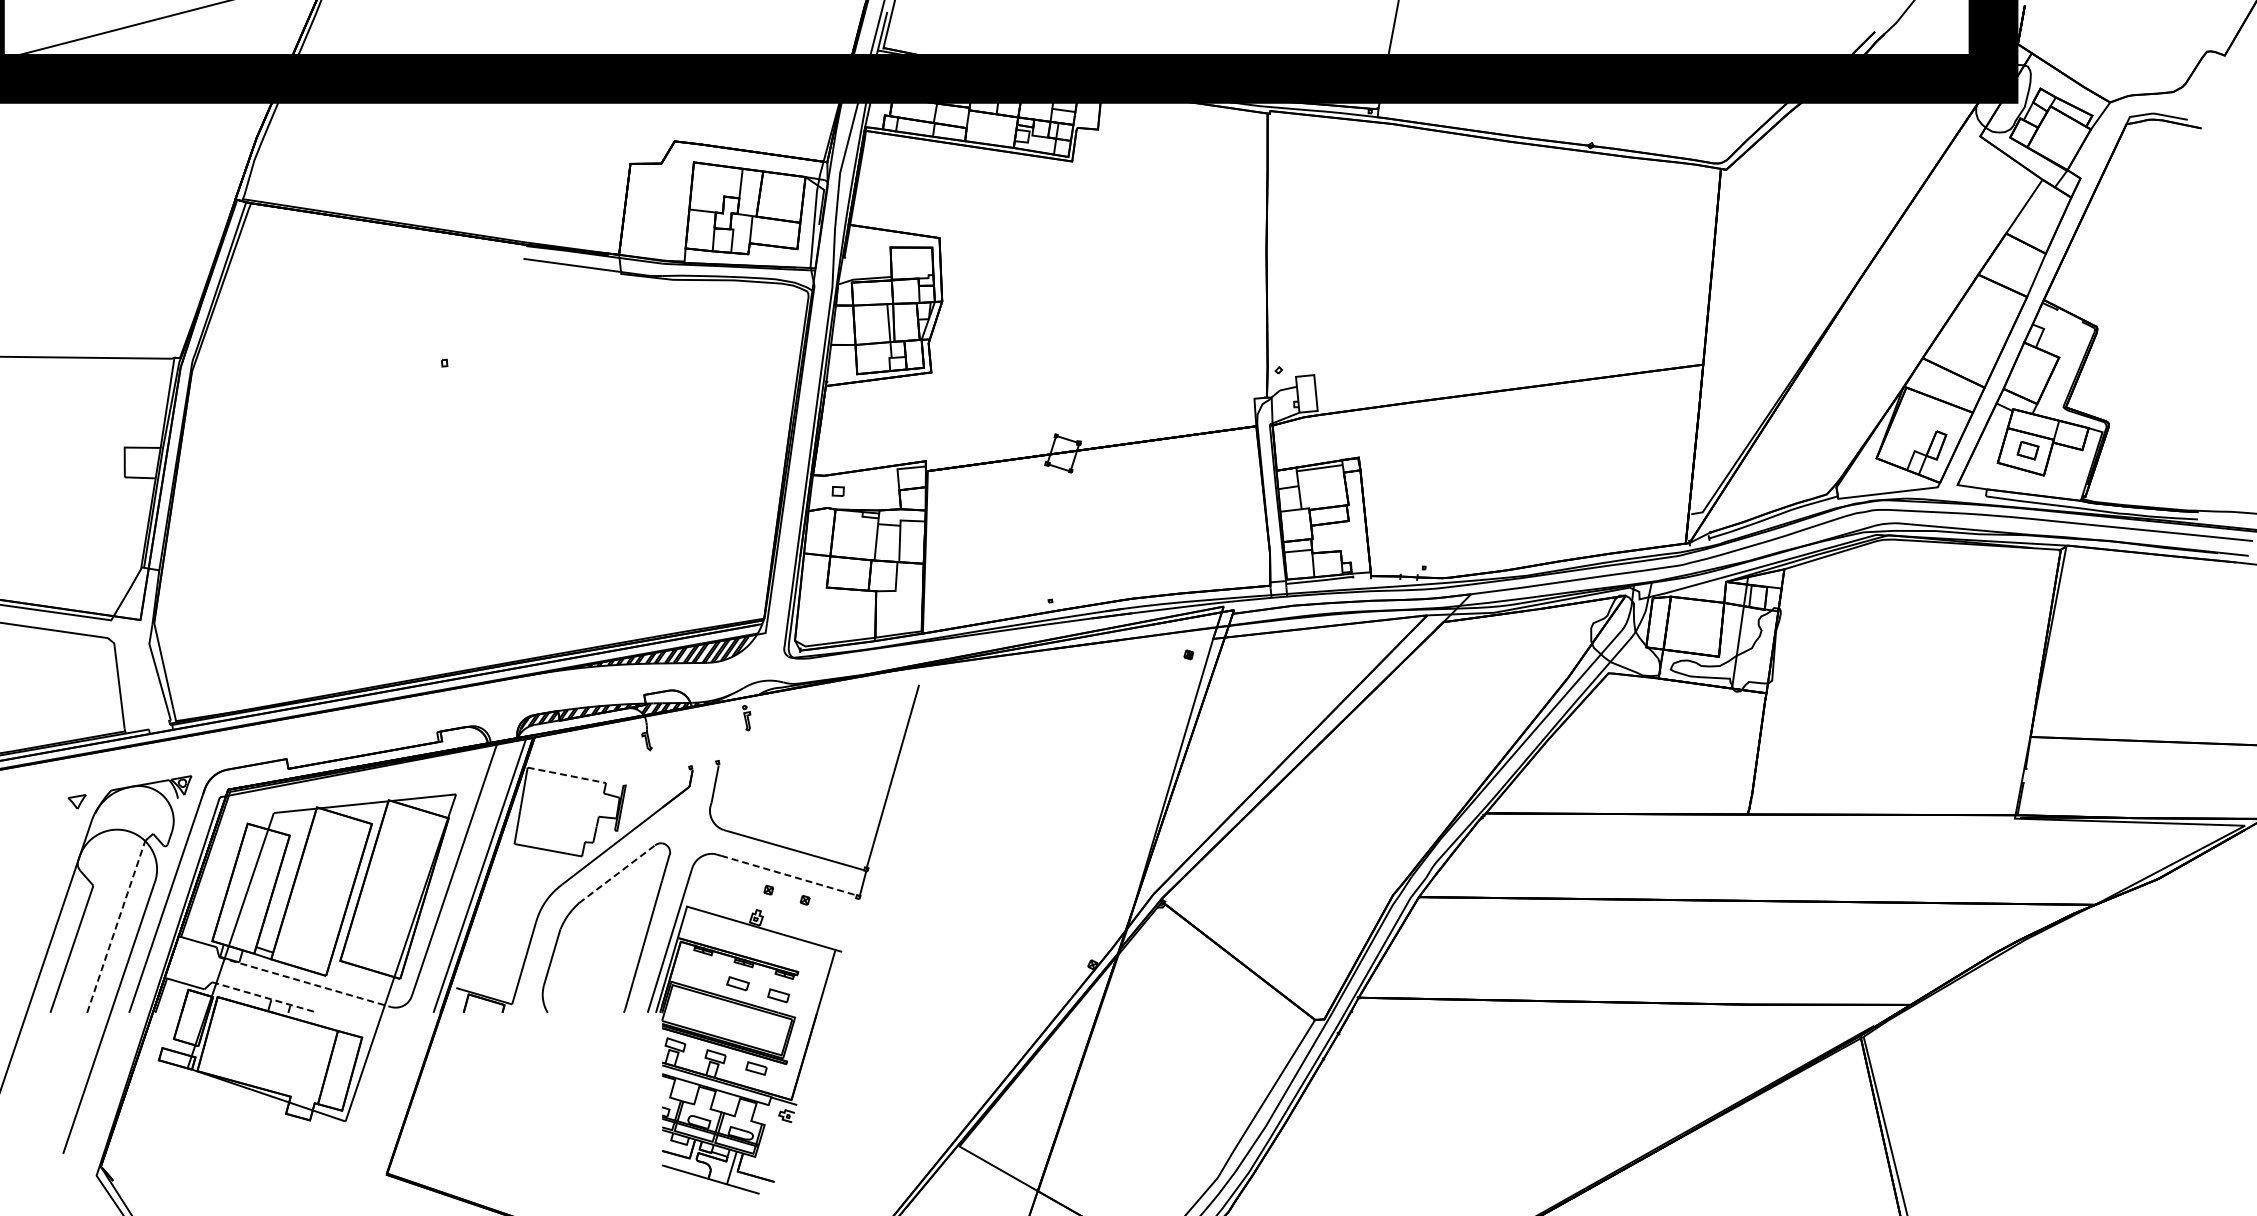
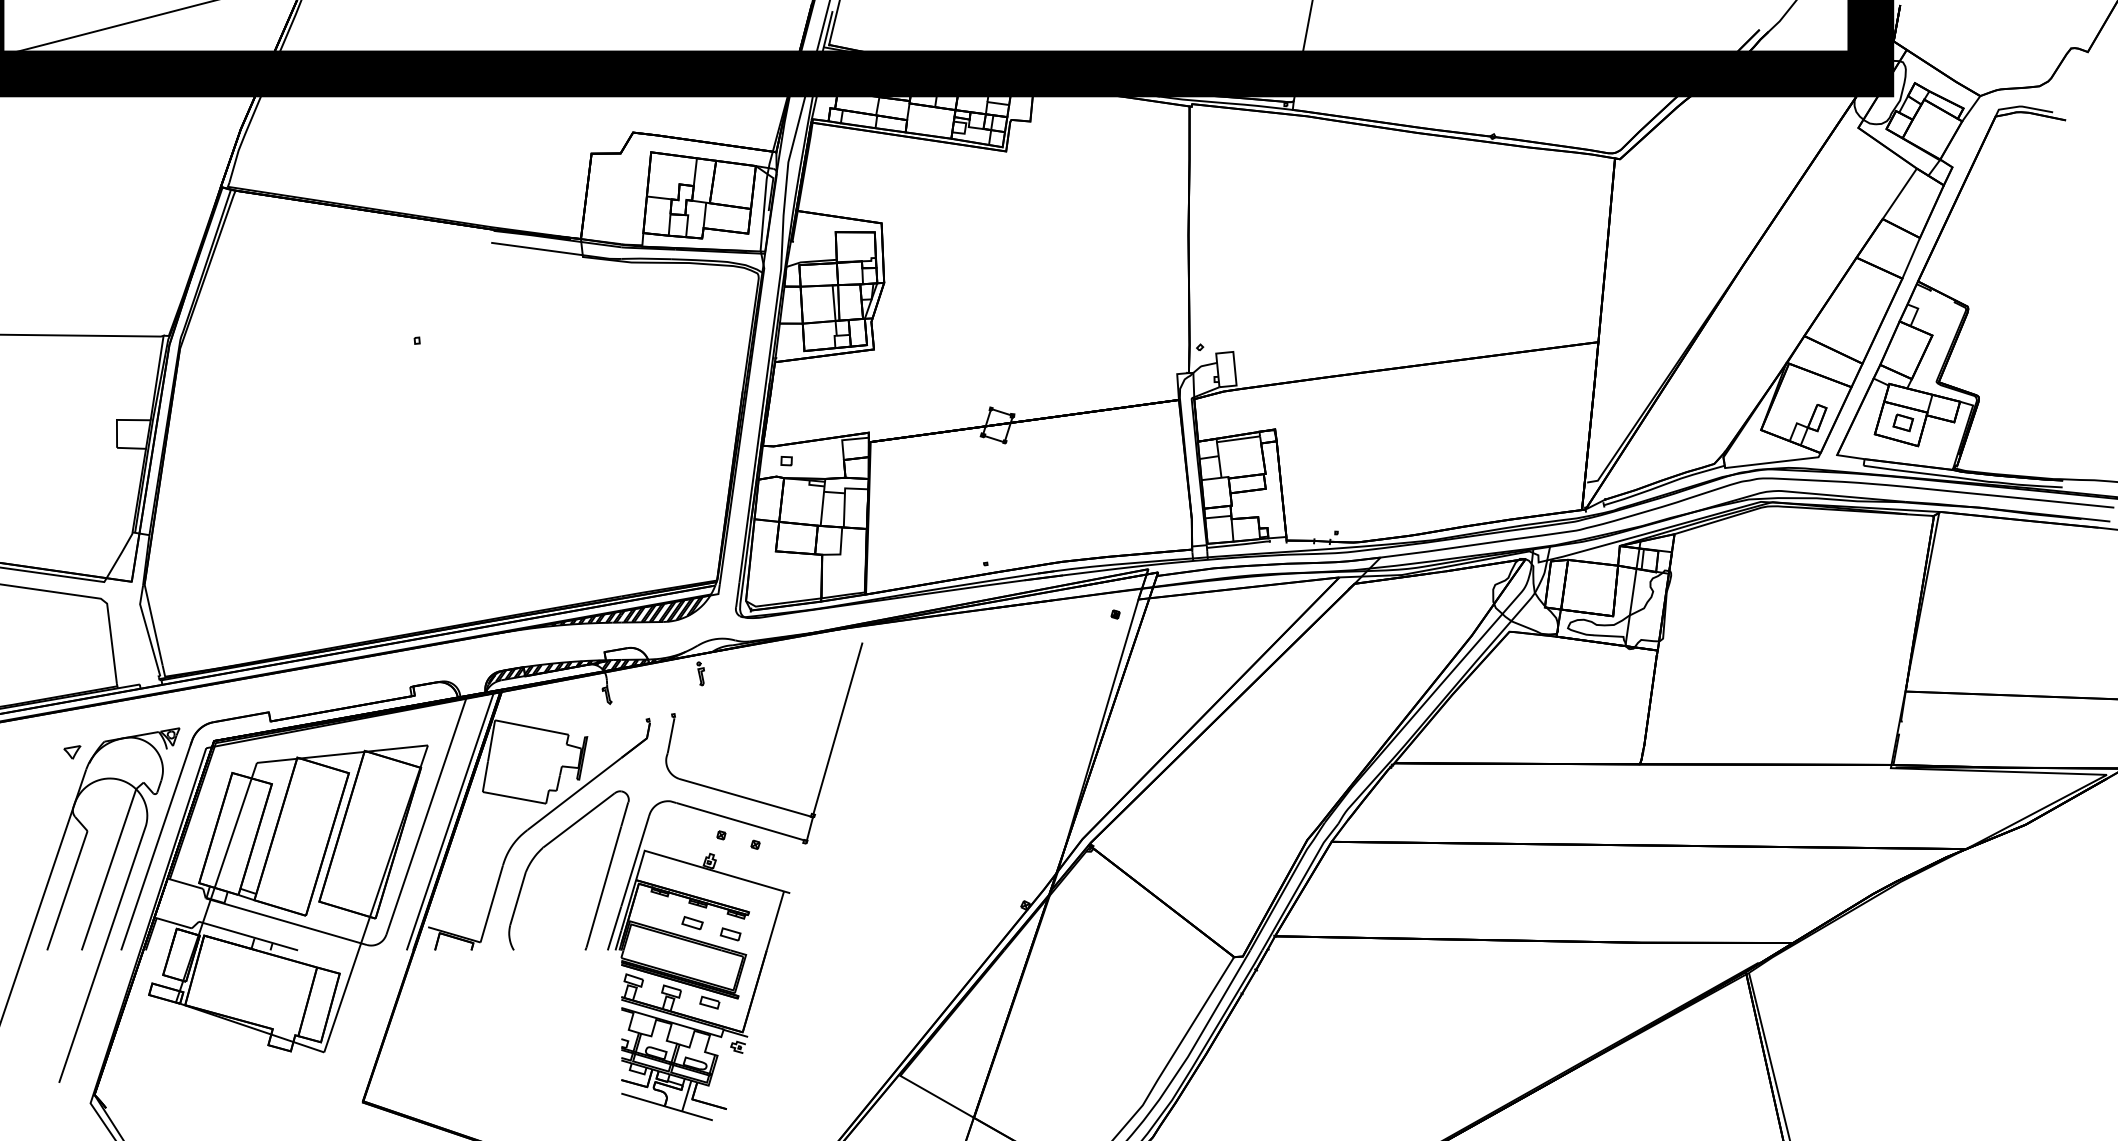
line: (566, 775) -> (531, 727), dashed -> solid
line: (617, 874) -> (579, 820), dashed -> solid
line: (790, 876) -> (741, 822), dashed -> solid
line: (116, 926) -> (109, 869), dashed -> solid
line: (305, 982) -> (286, 921), dashed -> solid
line: (264, 997) -> (248, 936), dashed -> solid

